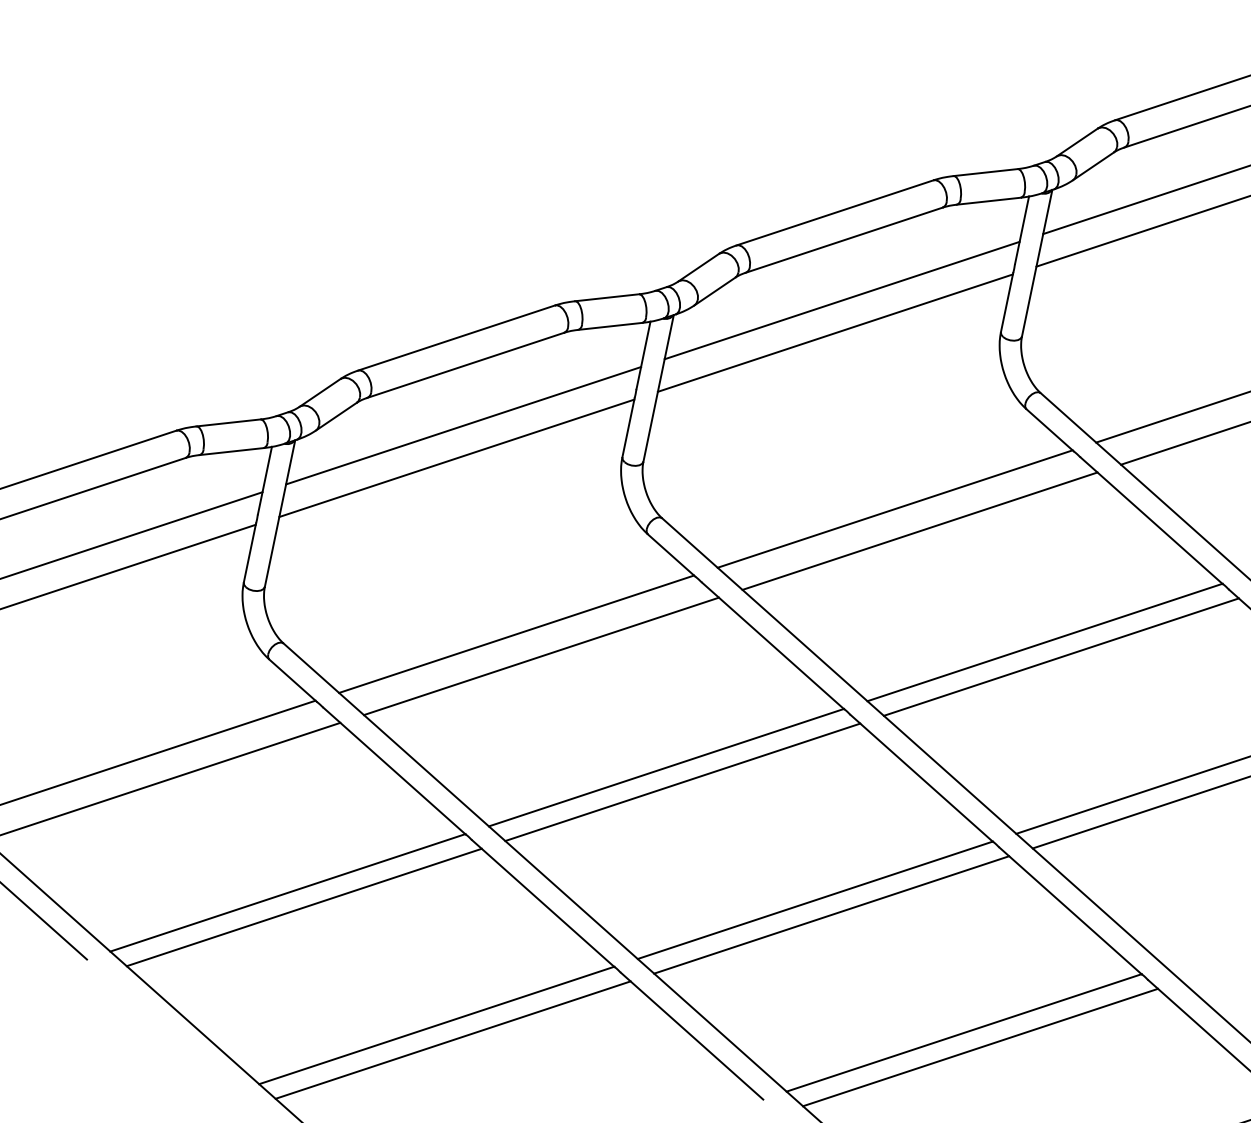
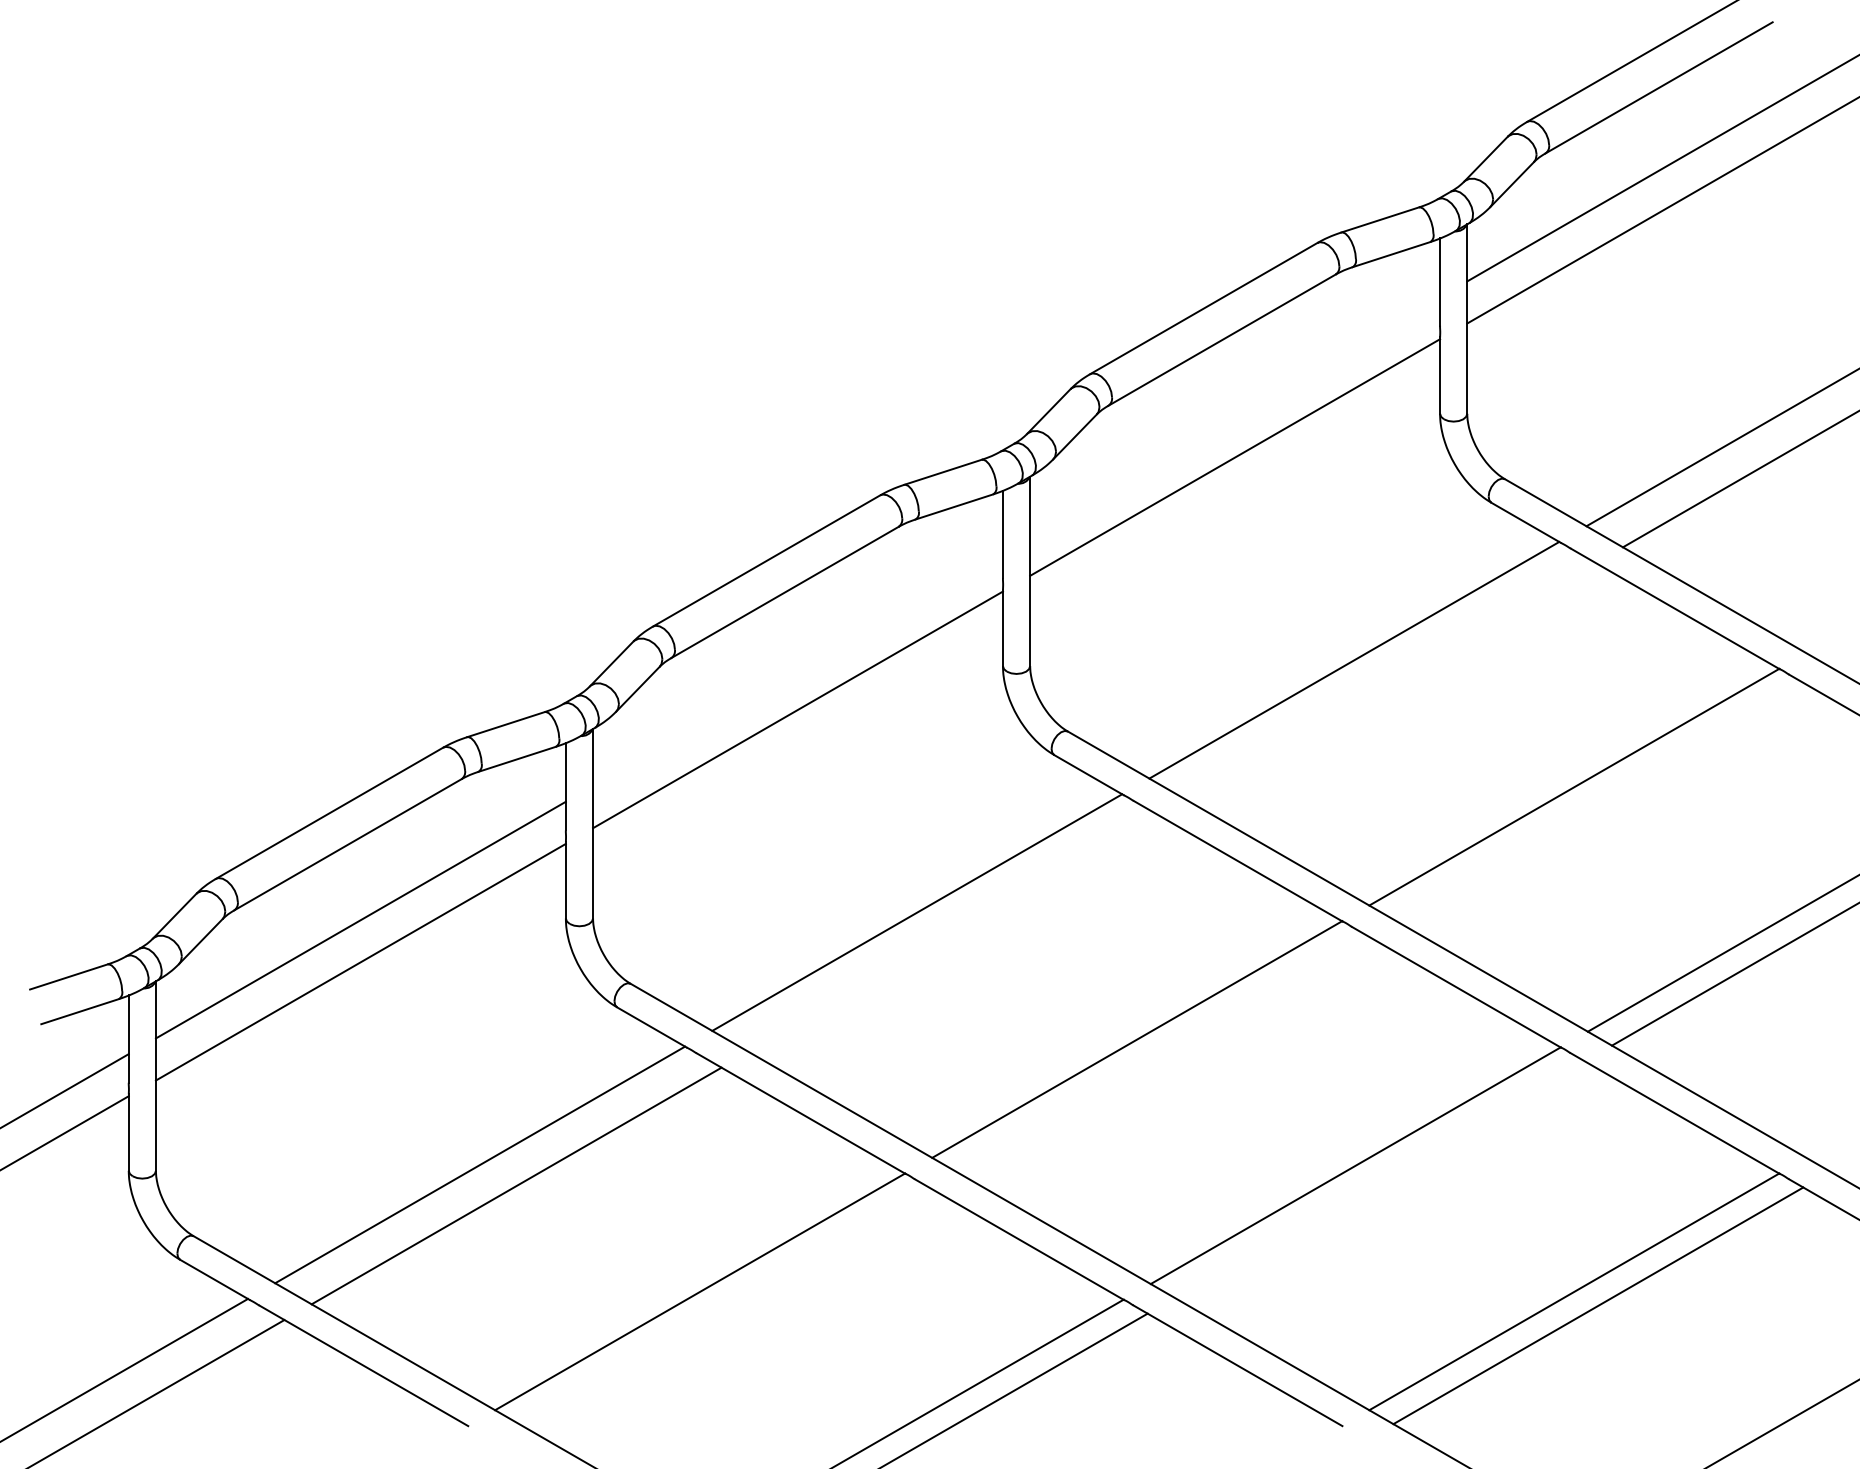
line: (842, 300) -> (1235, 415), removed
line: (463, 425) -> (797, 667), removed
line: (919, 531) -> (1390, 681), removed
line: (541, 656) -> (953, 933), removed
line: (1061, 656) -> (1598, 800), removed
line: (682, 782) -> (1161, 1053), removed
line: (304, 907) -> (724, 1305), removed
line: (831, 914) -> (1379, 1179), removed

